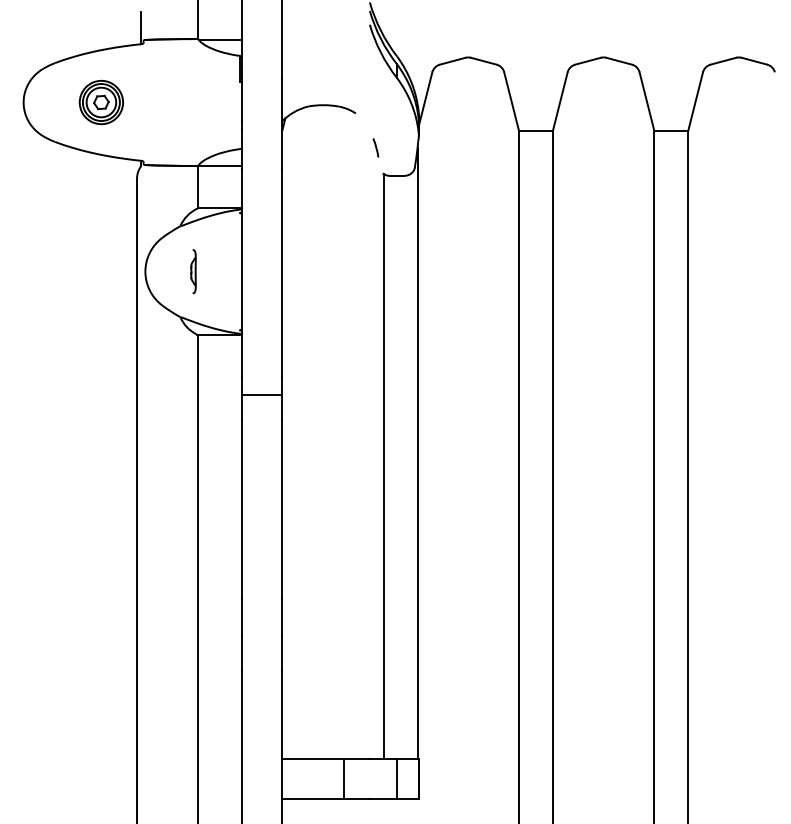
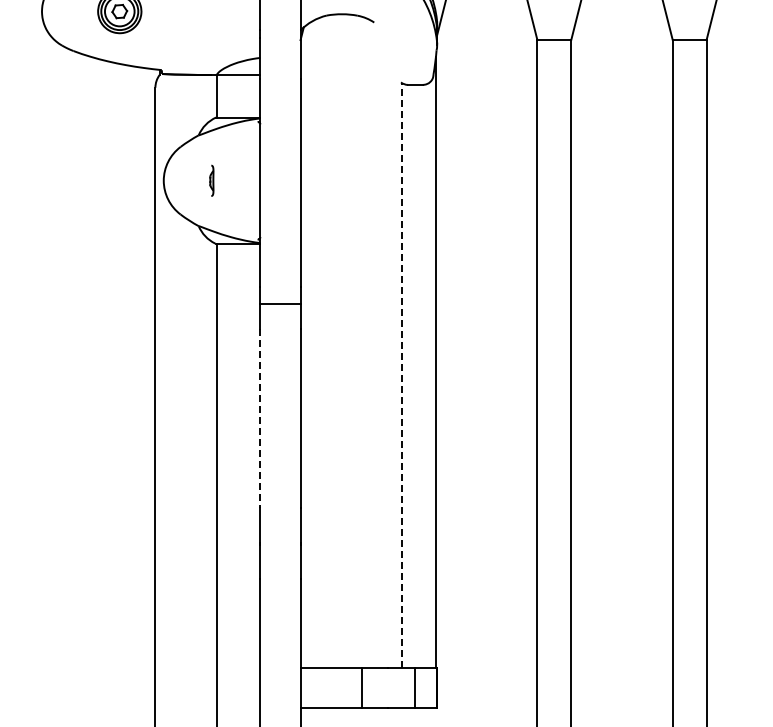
line: (375, 147) -> (393, 56), removed
part: (193, 271) -> (211, 180), size x0.7
line: (383, 466) -> (401, 375), solid -> dashed
line: (242, 509) -> (260, 418), solid -> dashed

